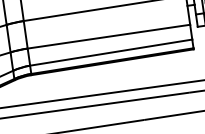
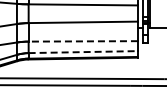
line: (109, 36) -> (83, 41), solid -> dashed
line: (111, 53) -> (83, 52), solid -> dashed

